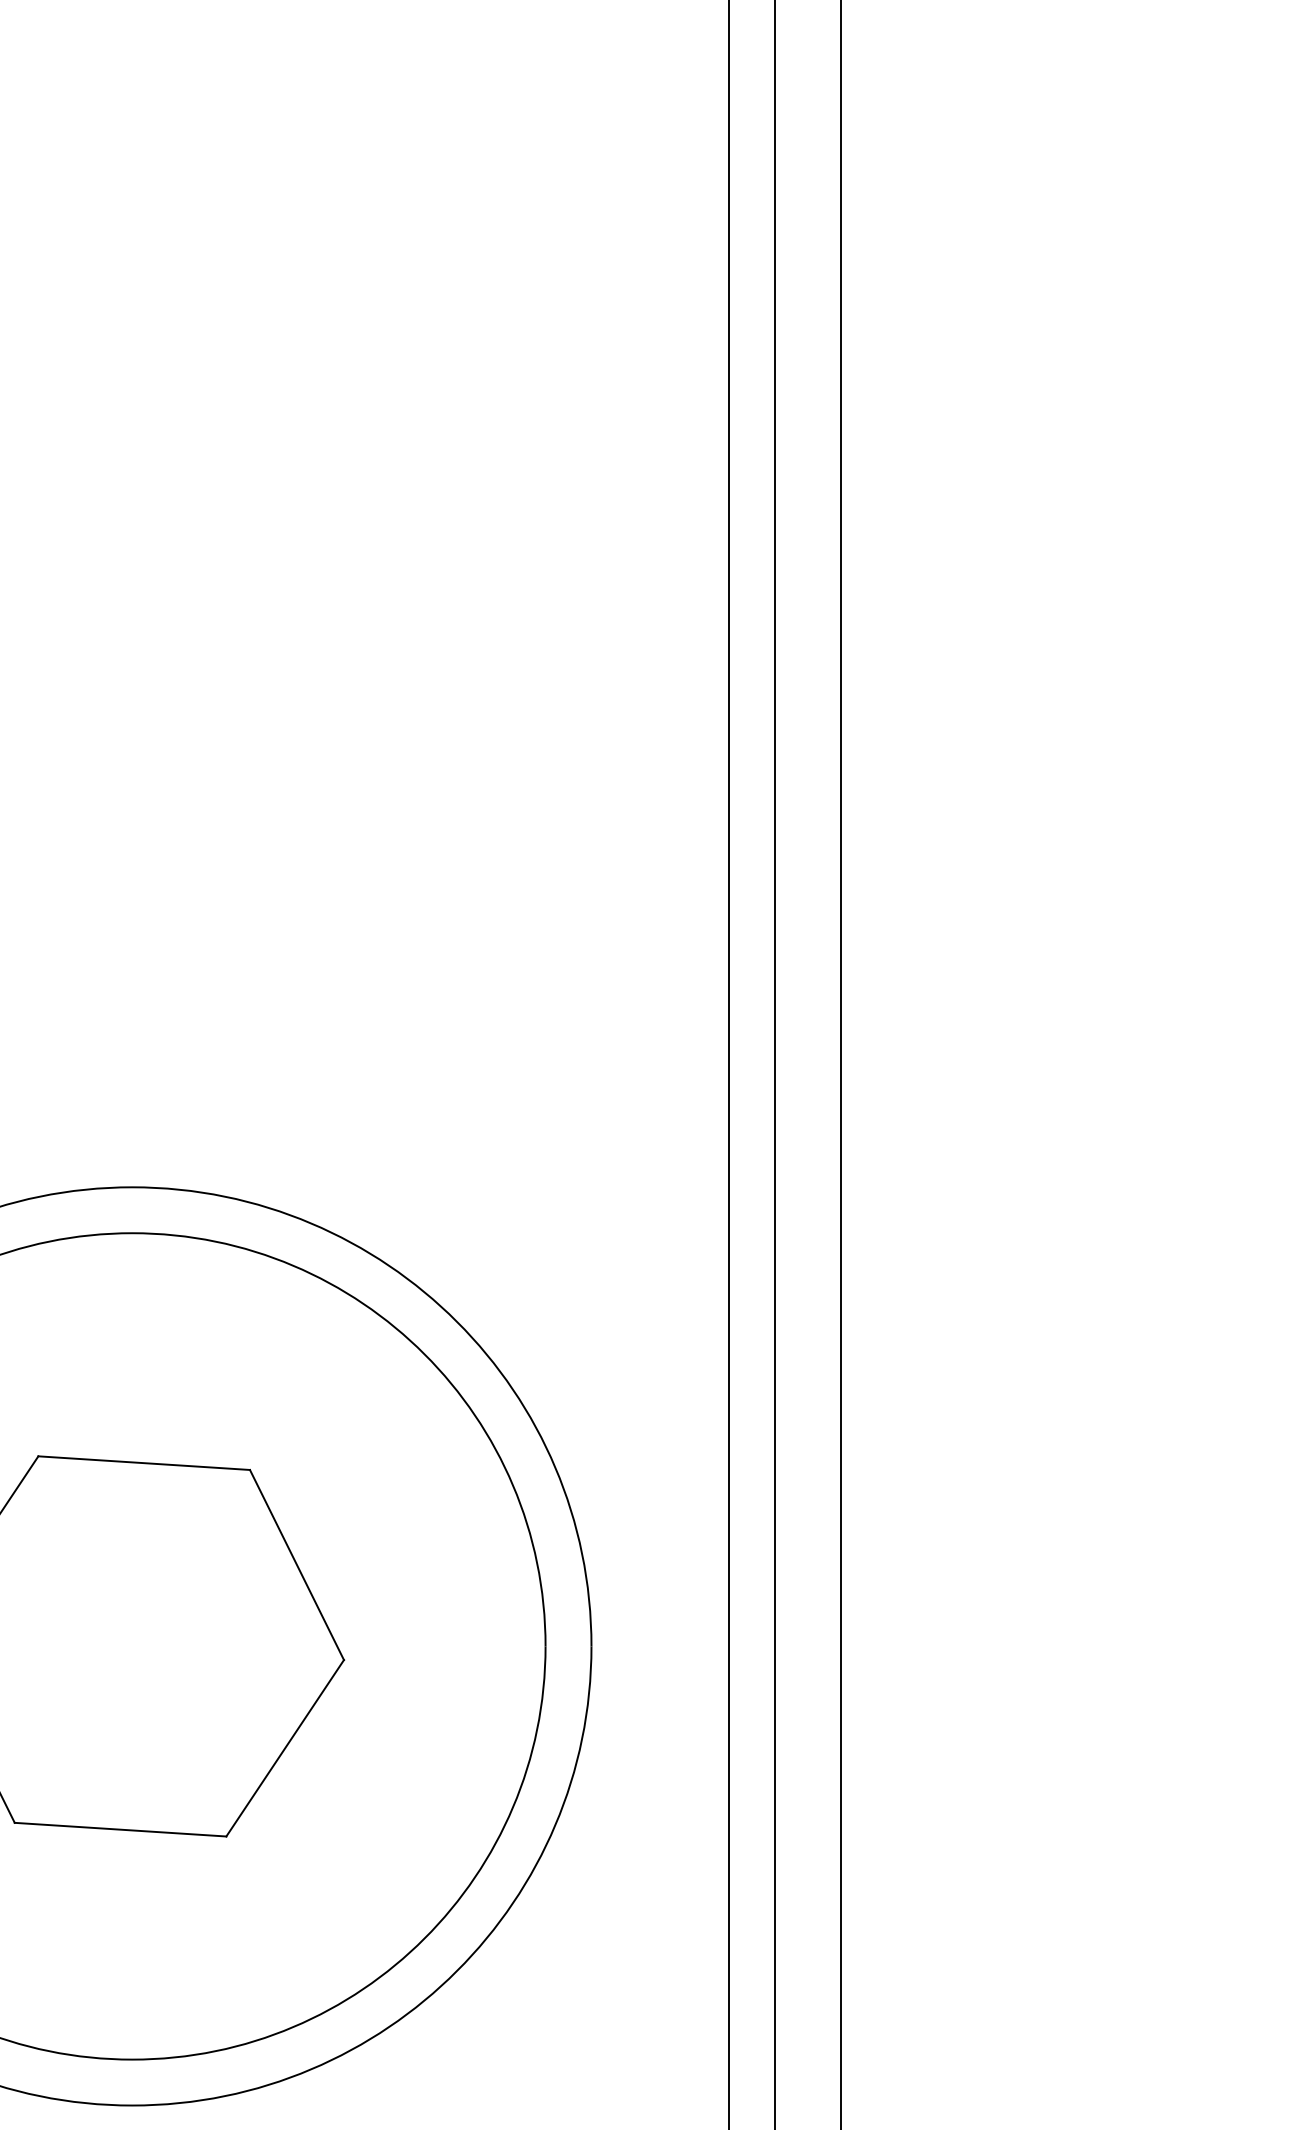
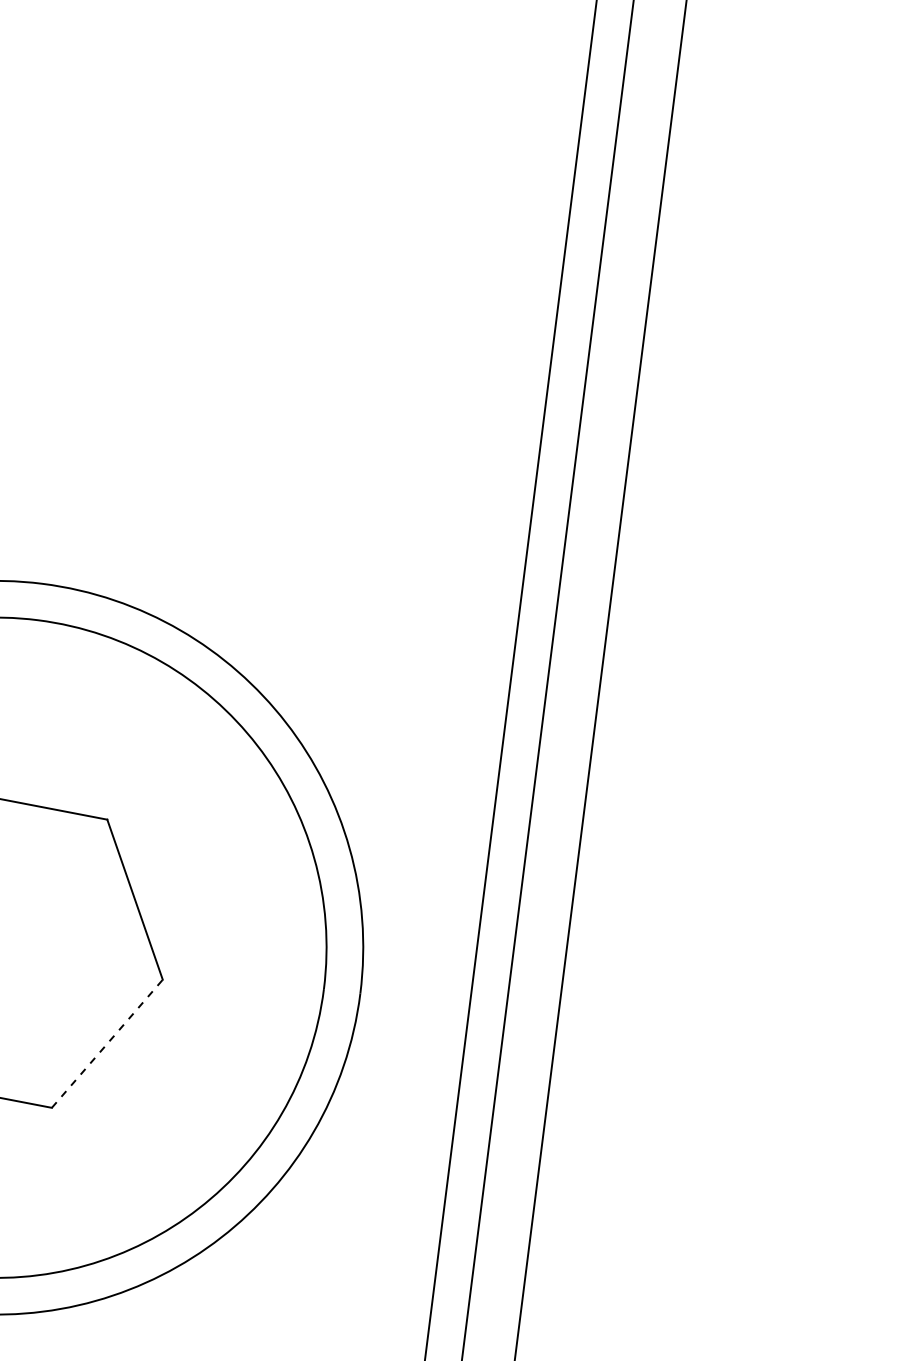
line: (285, 1747) -> (107, 1043), solid -> dashed

